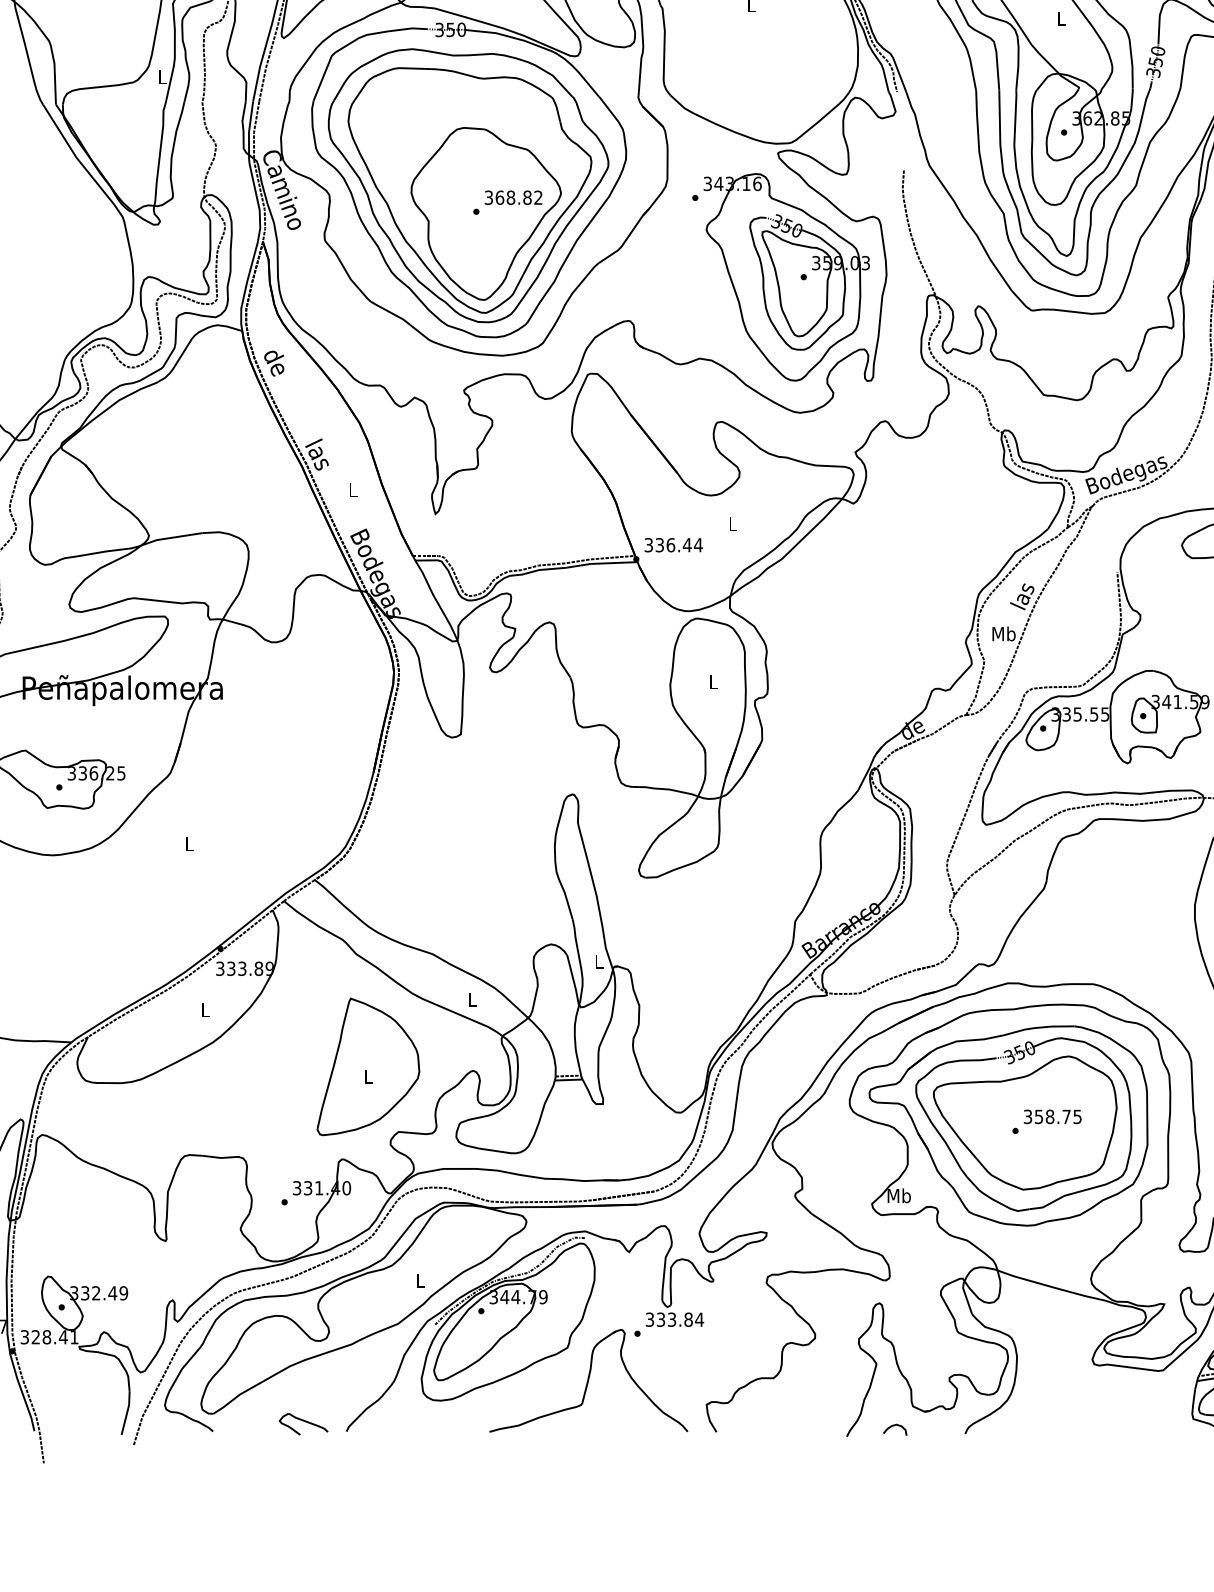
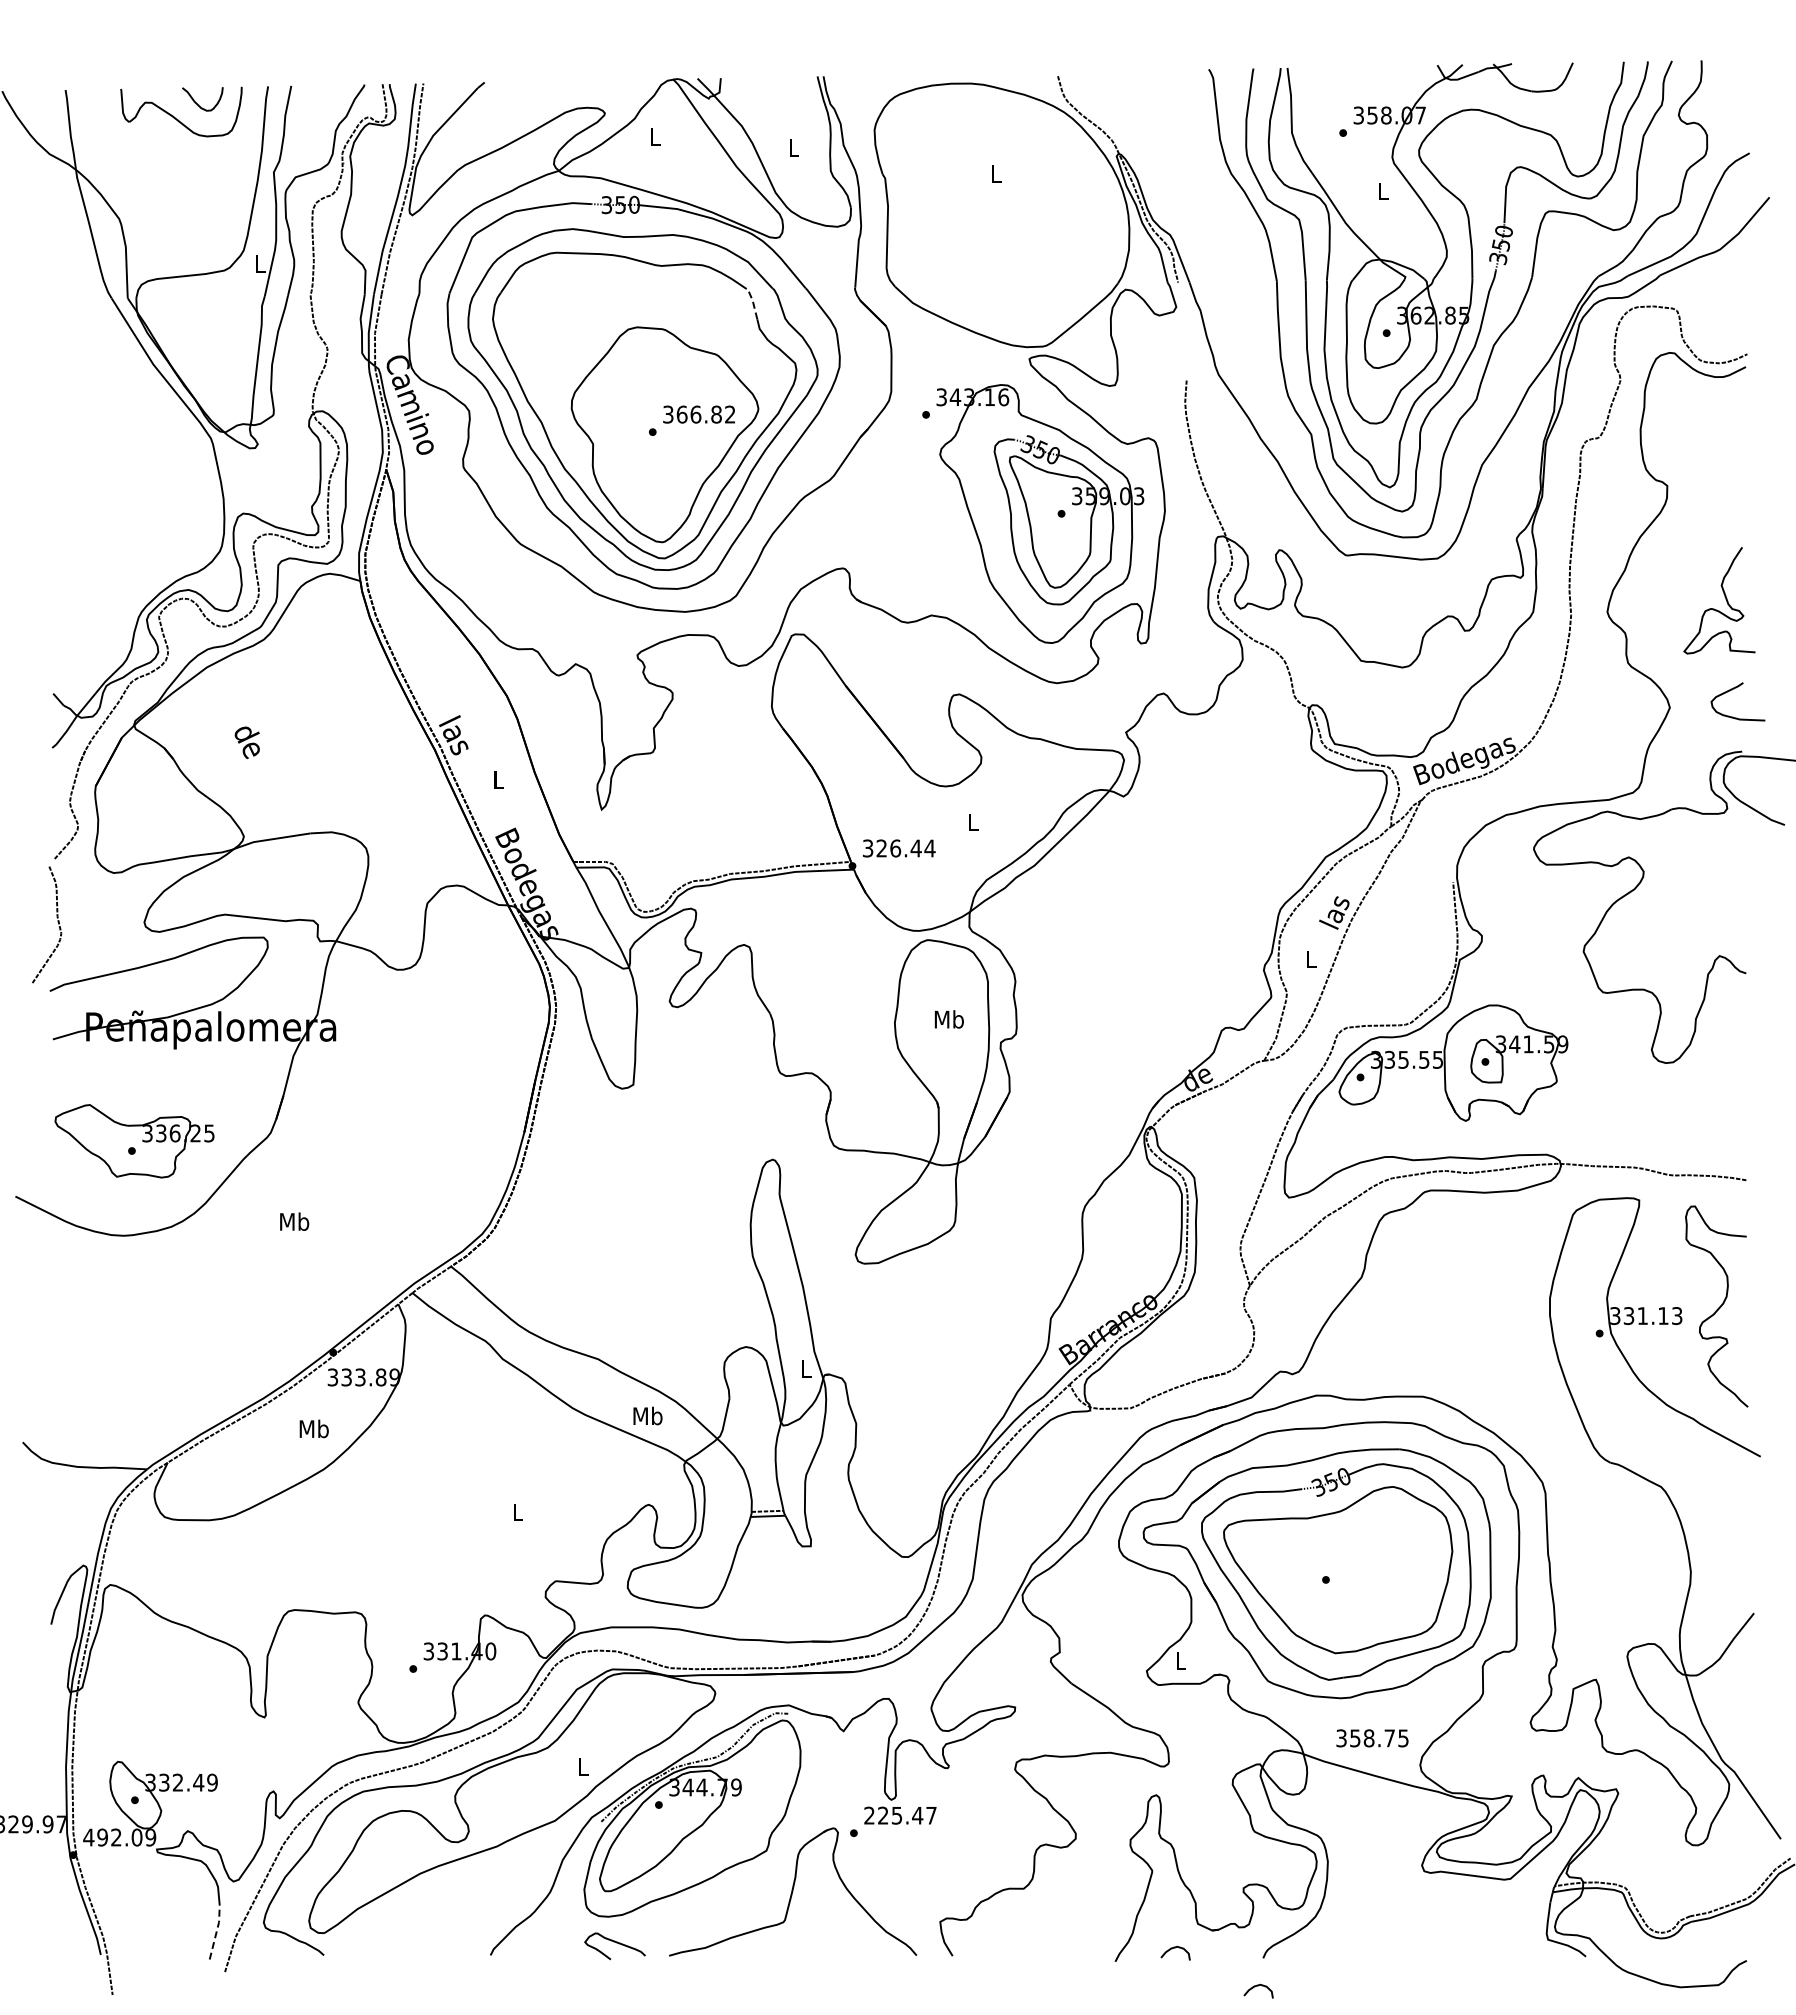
line: (556, 107) -> (752, 301), solid -> dashed
text: (510, 197) -> (695, 414), 368.82 -> 366.82
text: (273, 363) -> (246, 742), moved
text: (659, 545) -> (881, 848), 336.44 -> 326.44
text: (1003, 634) -> (1311, 959), Mb -> L
text: (713, 682) -> (948, 1019), L -> Mb
text: (189, 843) -> (294, 1221), L -> Mb
text: (472, 999) -> (647, 1415), L -> Mb
text: (204, 1009) -> (313, 1428), L -> Mb
part: (368, 1066) -> (517, 1499), removed
text: (1052, 1116) -> (1372, 1738), moved
text: (899, 1195) -> (1180, 1660), Mb -> L
text: (674, 1319) -> (900, 1815), 333.84 -> 225.47
text: (49, 1337) -> (119, 1837), 328.41 -> 492.09
line: (127, 1412) -> (216, 1931), solid -> dashed
curve: (304, 1422) -> (616, 1943), moved
curve: (961, 1456) -> (1258, 1986), added

